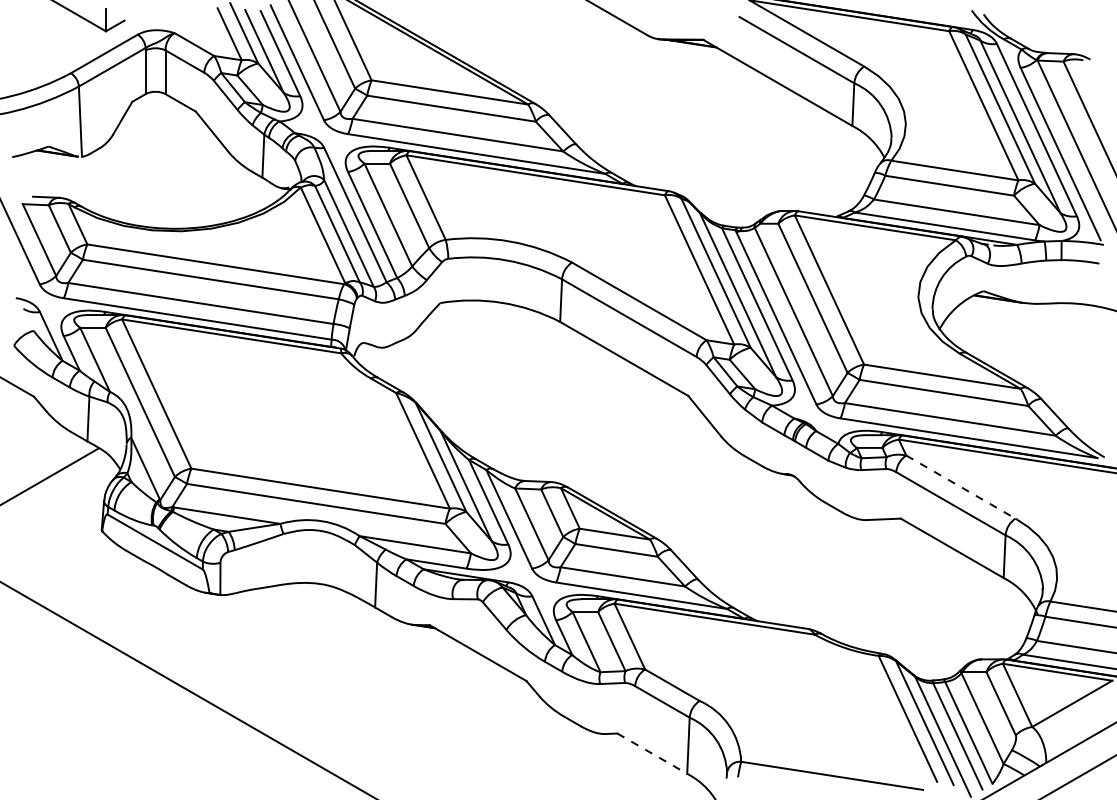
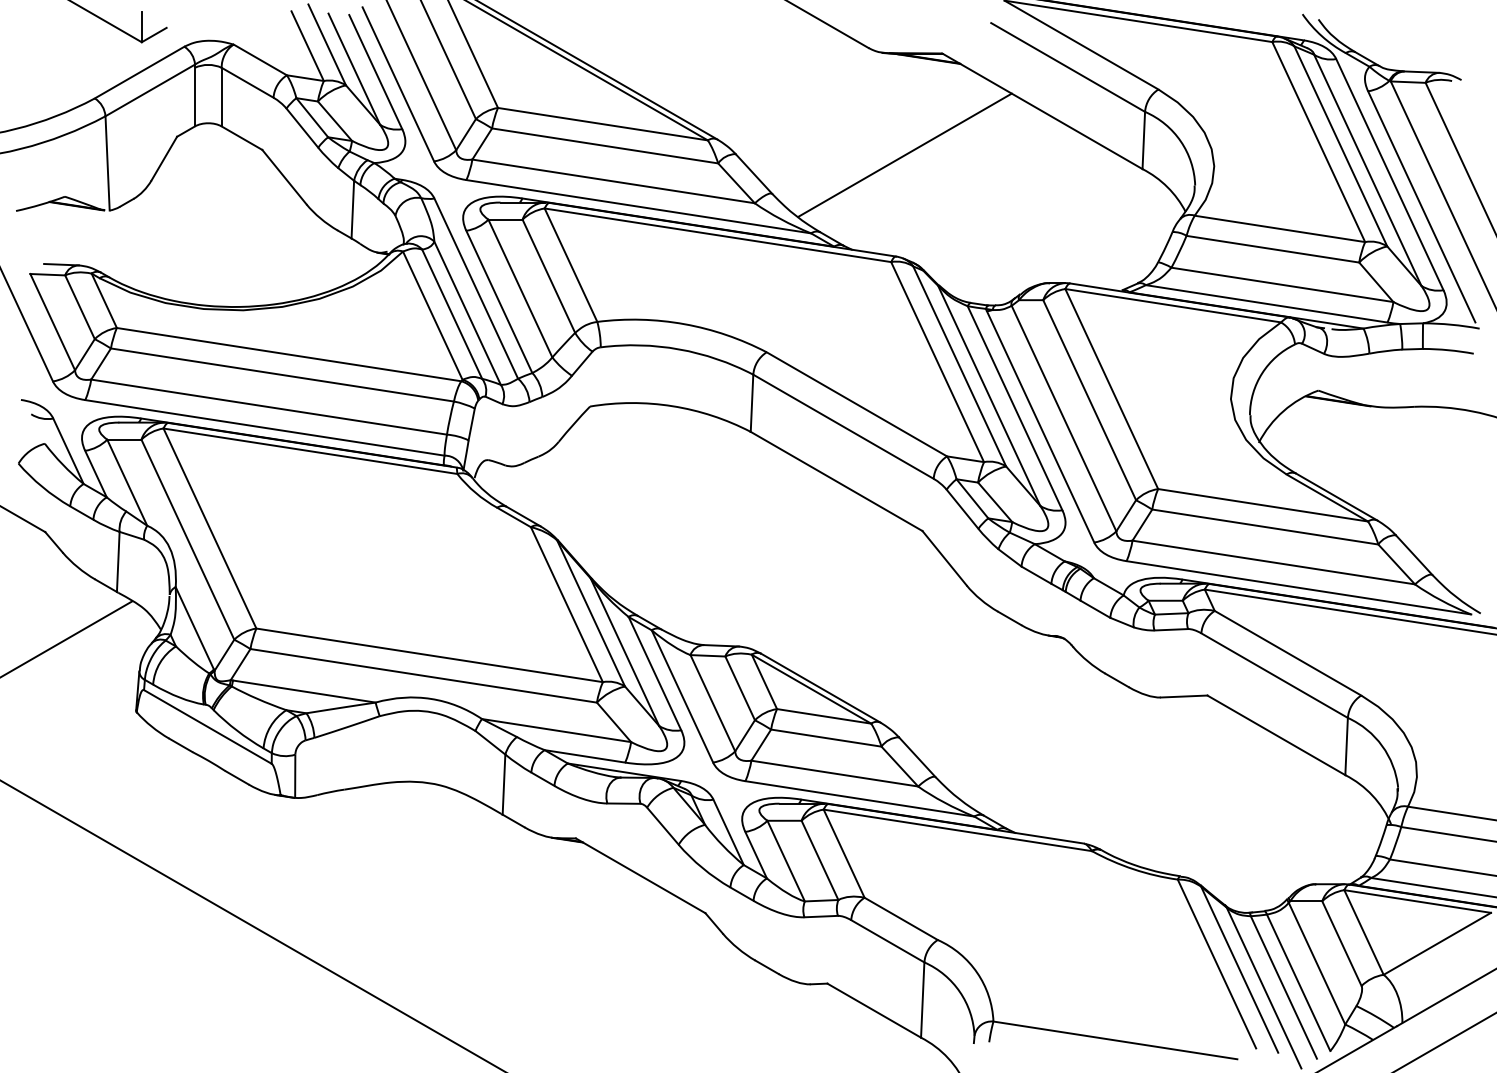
line: (674, 115) -> (904, 154), added
line: (961, 487) -> (1288, 653), dashed -> solid
line: (652, 753) -> (874, 1010), dashed -> solid

